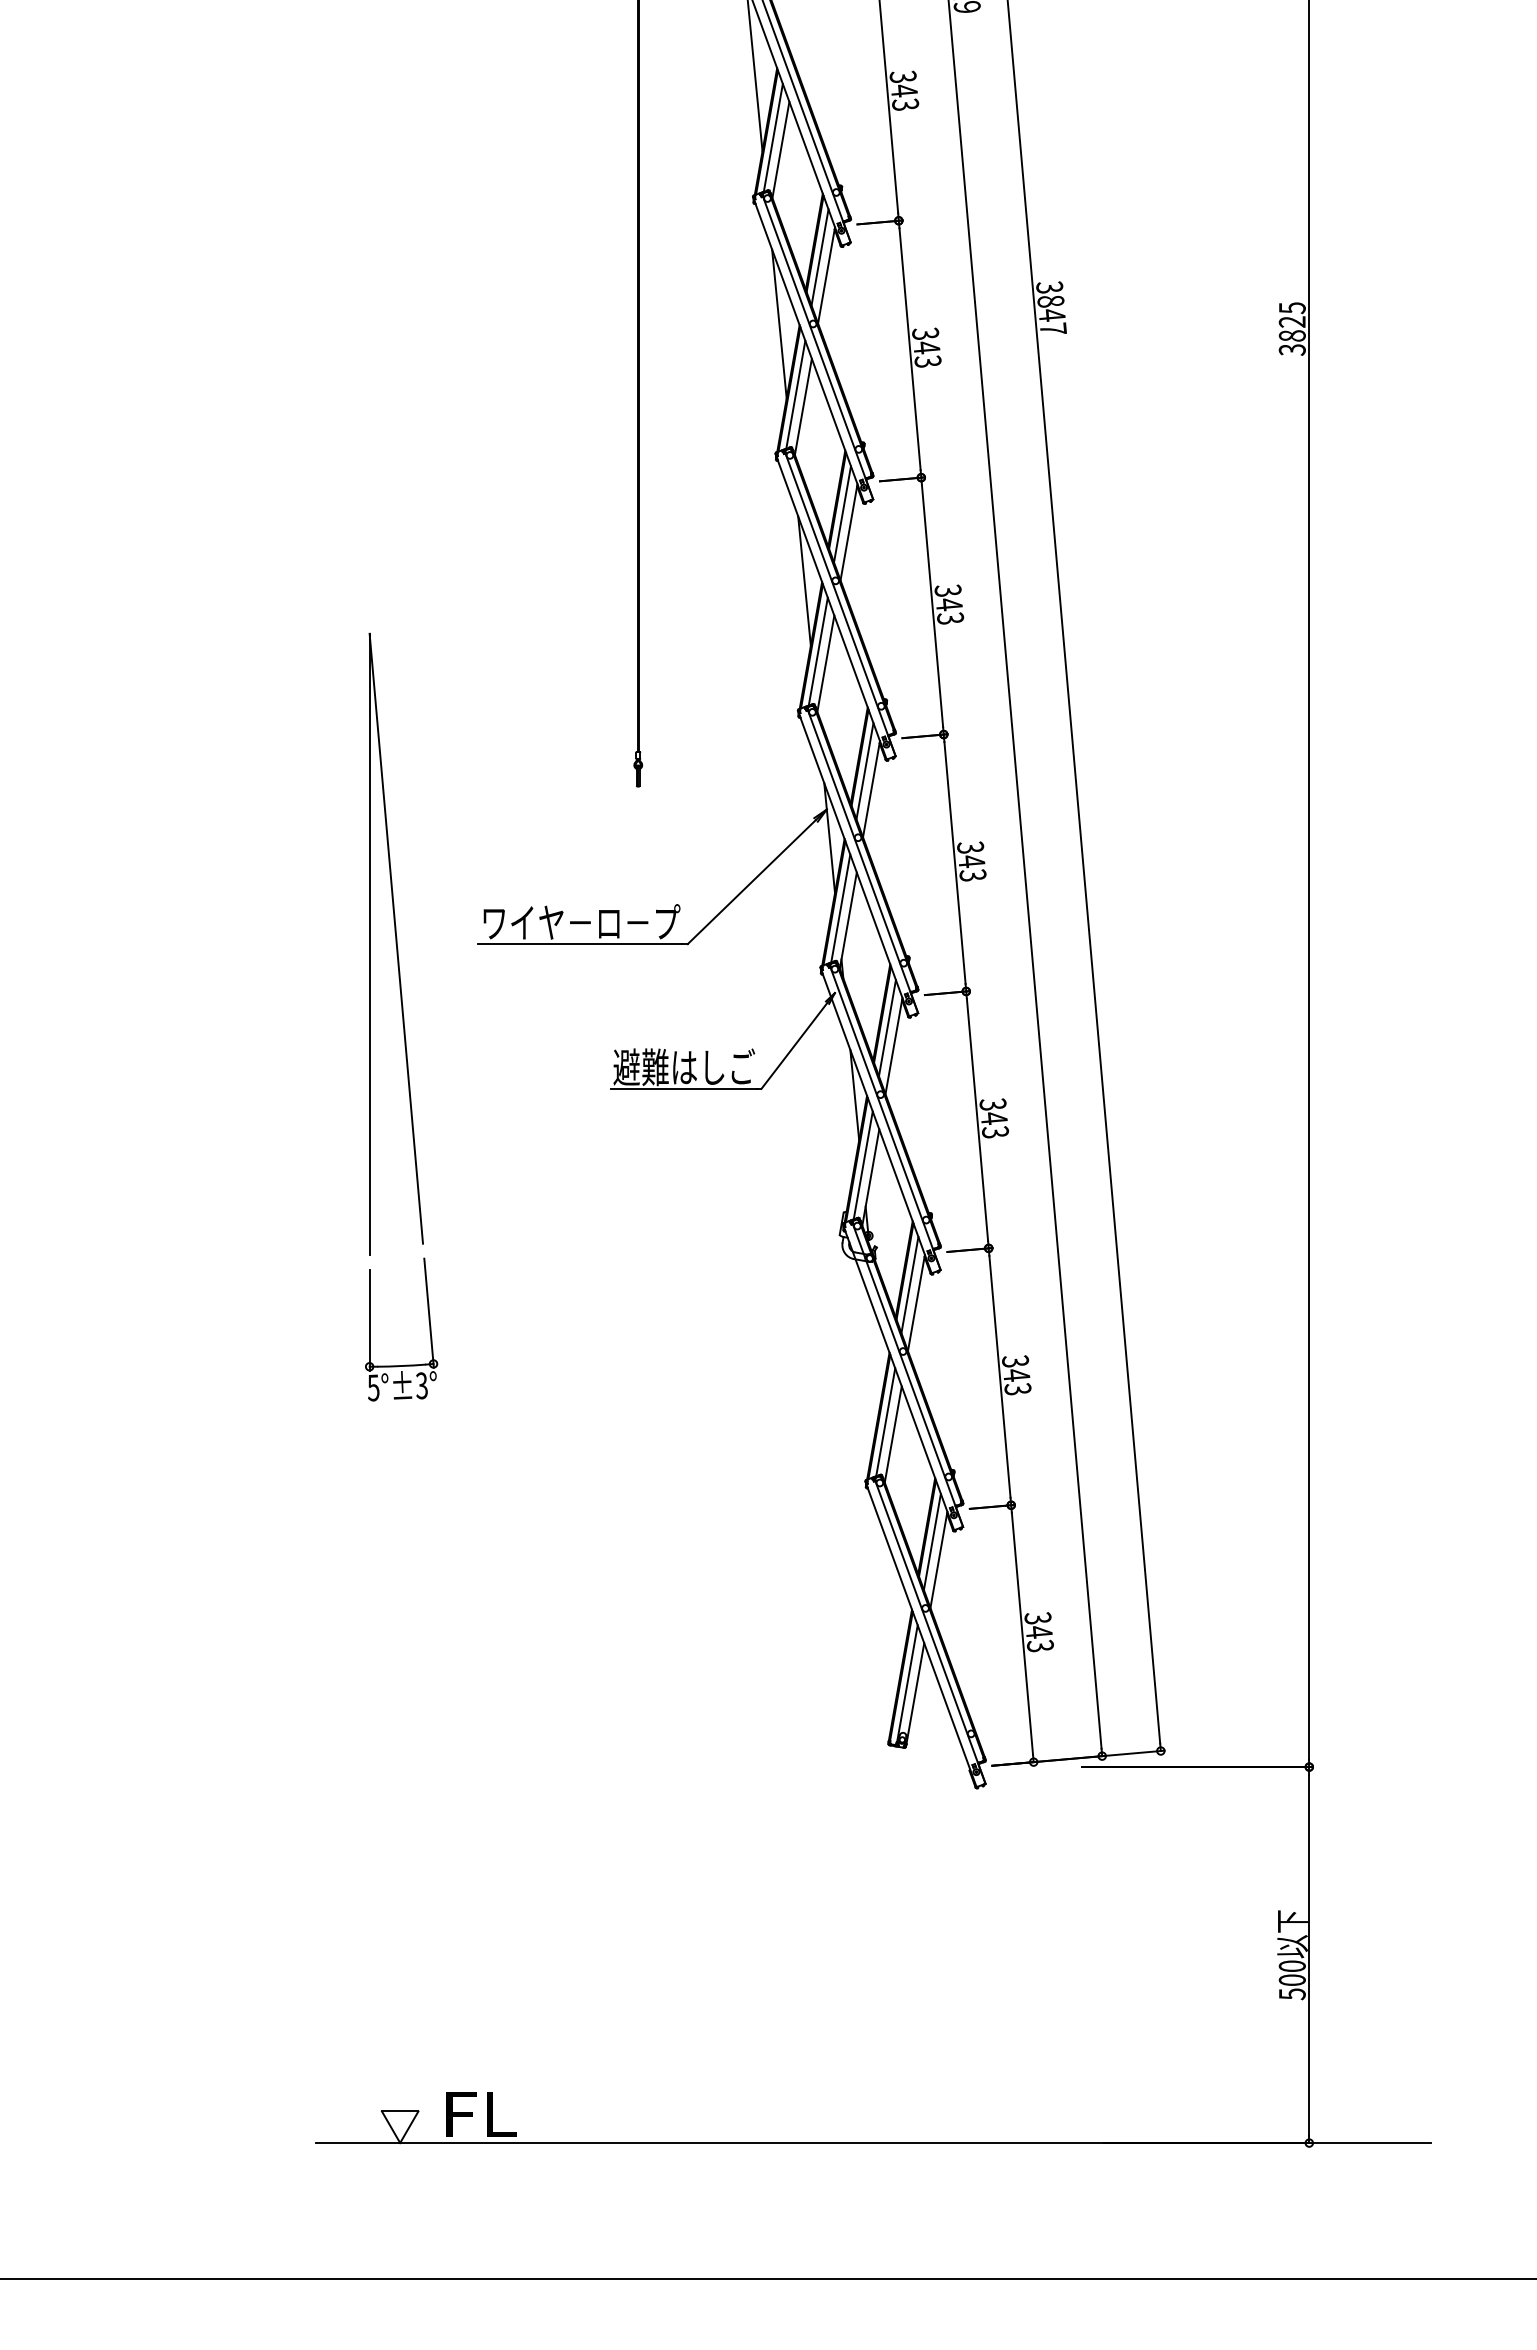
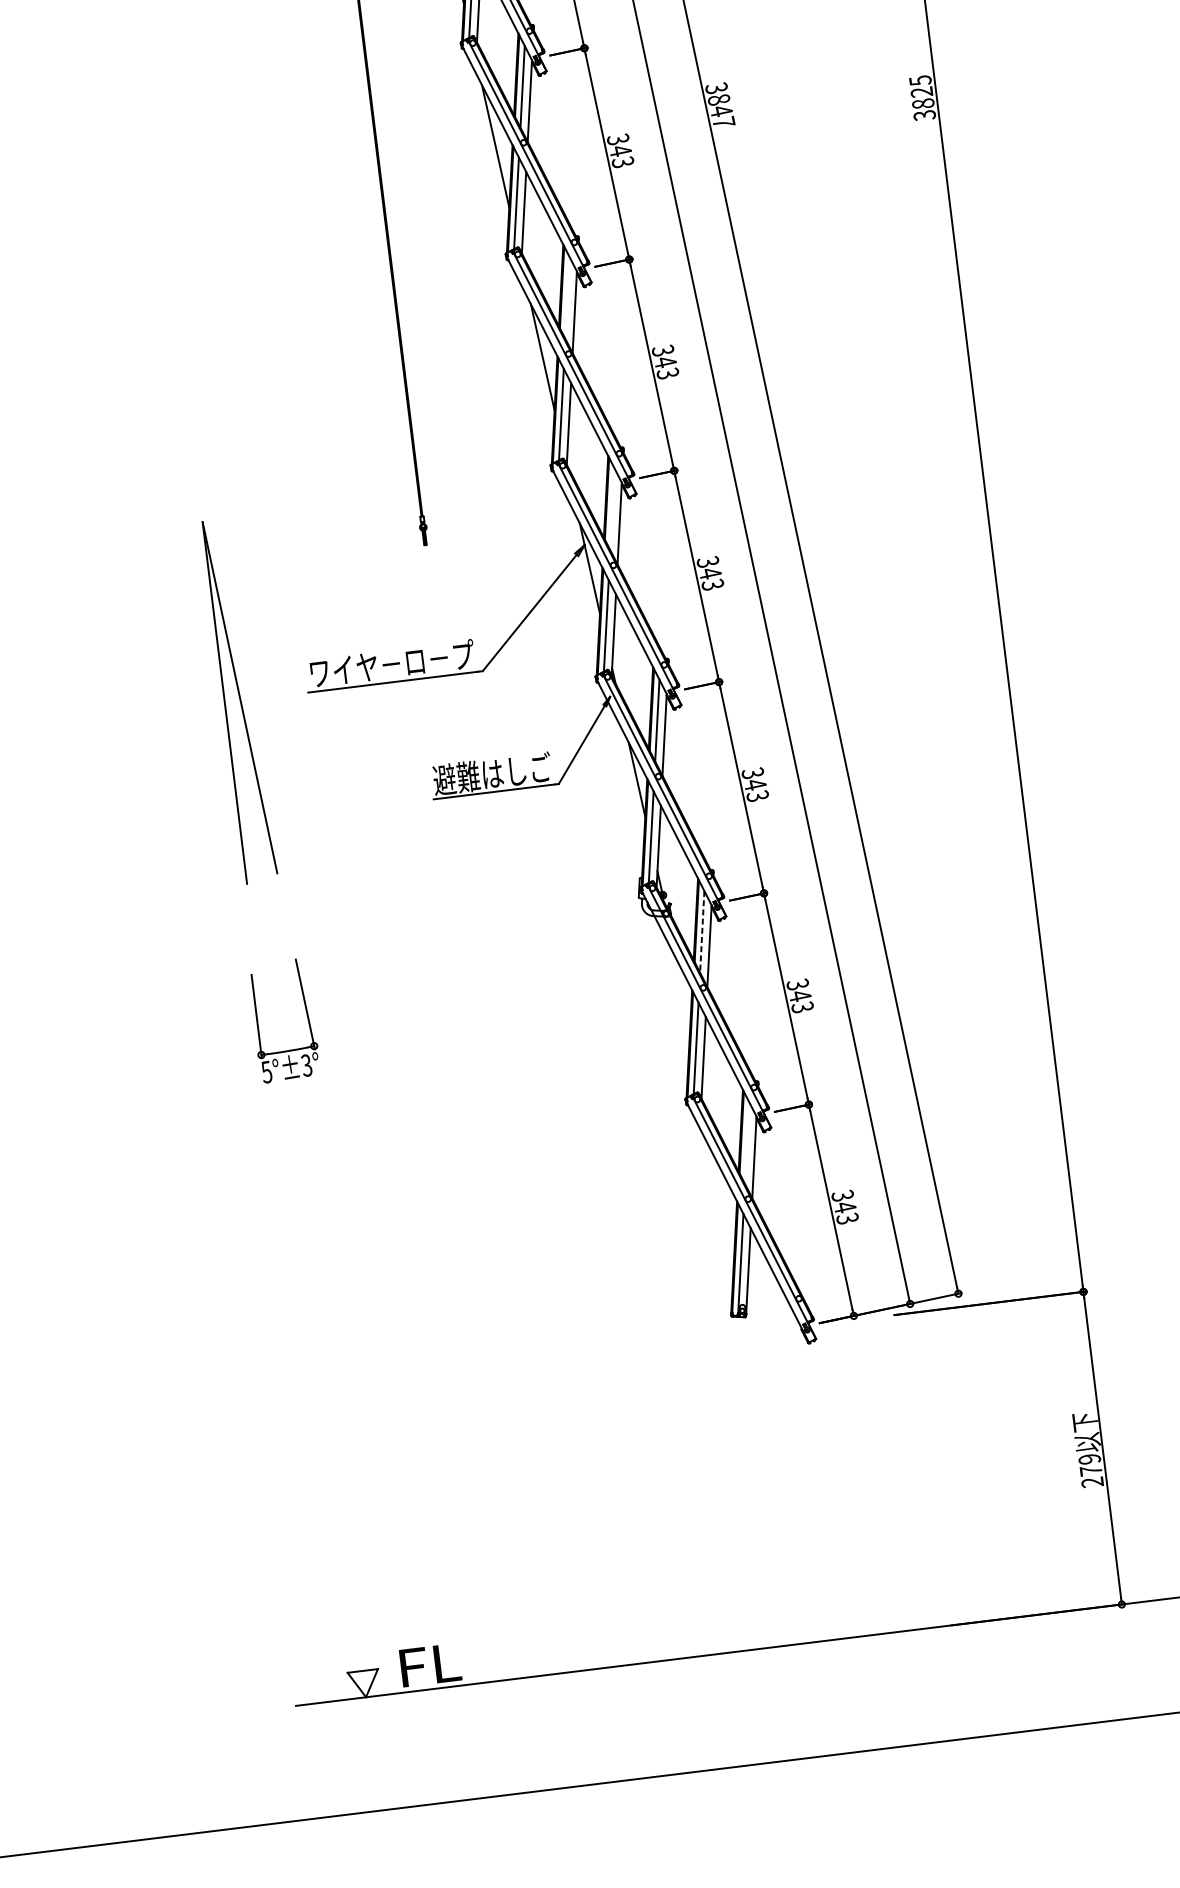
line: (842, 514) -> (567, 298), removed
line: (864, 771) -> (612, 509), removed
part: (395, 943) -> (239, 700), size x0.7
line: (909, 1285) -> (701, 932), solid -> dashed
line: (931, 1541) -> (746, 1142), removed
text: (1291, 1980) -> (1090, 1471), 500 -> 279

